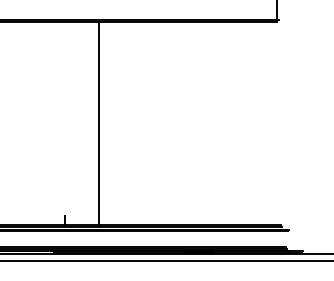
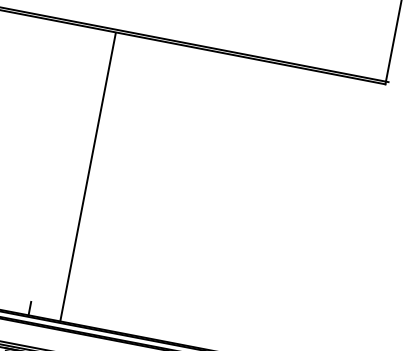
line: (99, 123) -> (88, 176), moved

